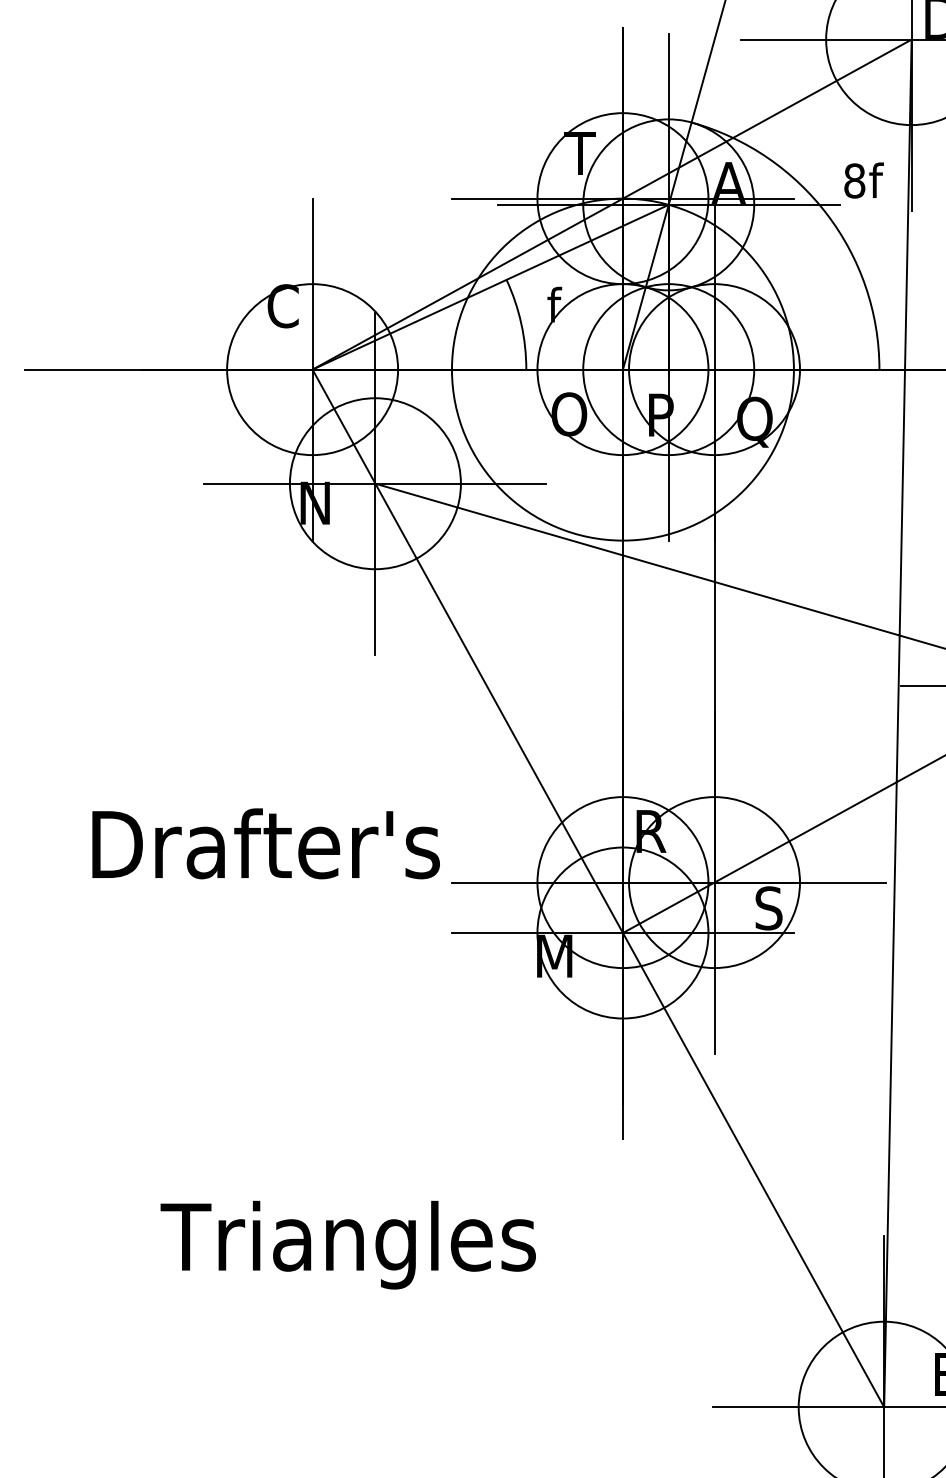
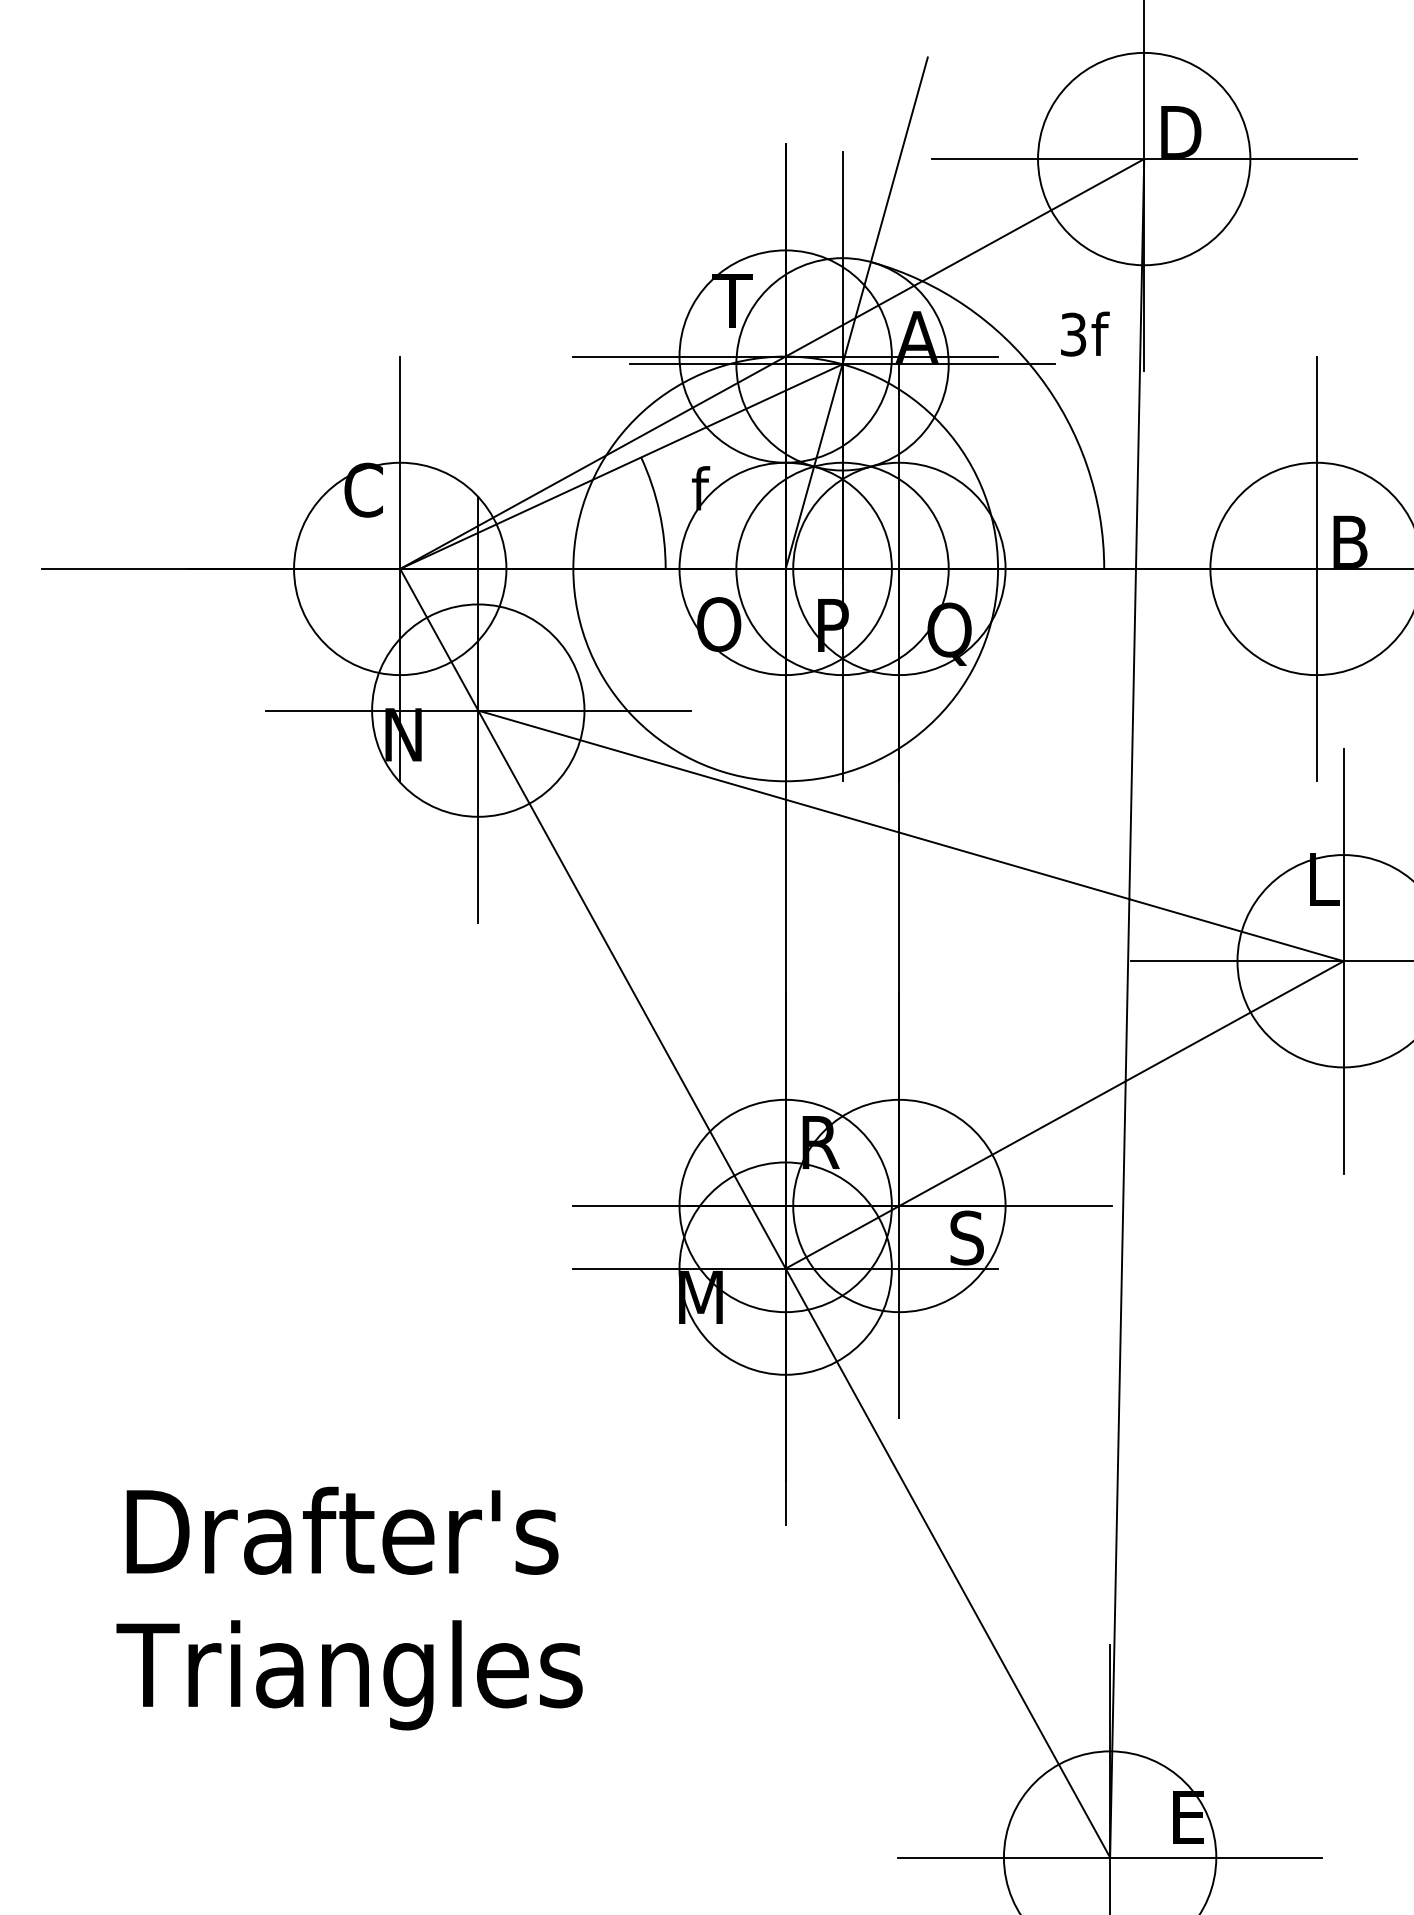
text: (854, 180) -> (1073, 334), 8f -> 3f
text: (266, 843) -> (342, 1530), moved
text: (348, 1245) -> (349, 1675), moved

